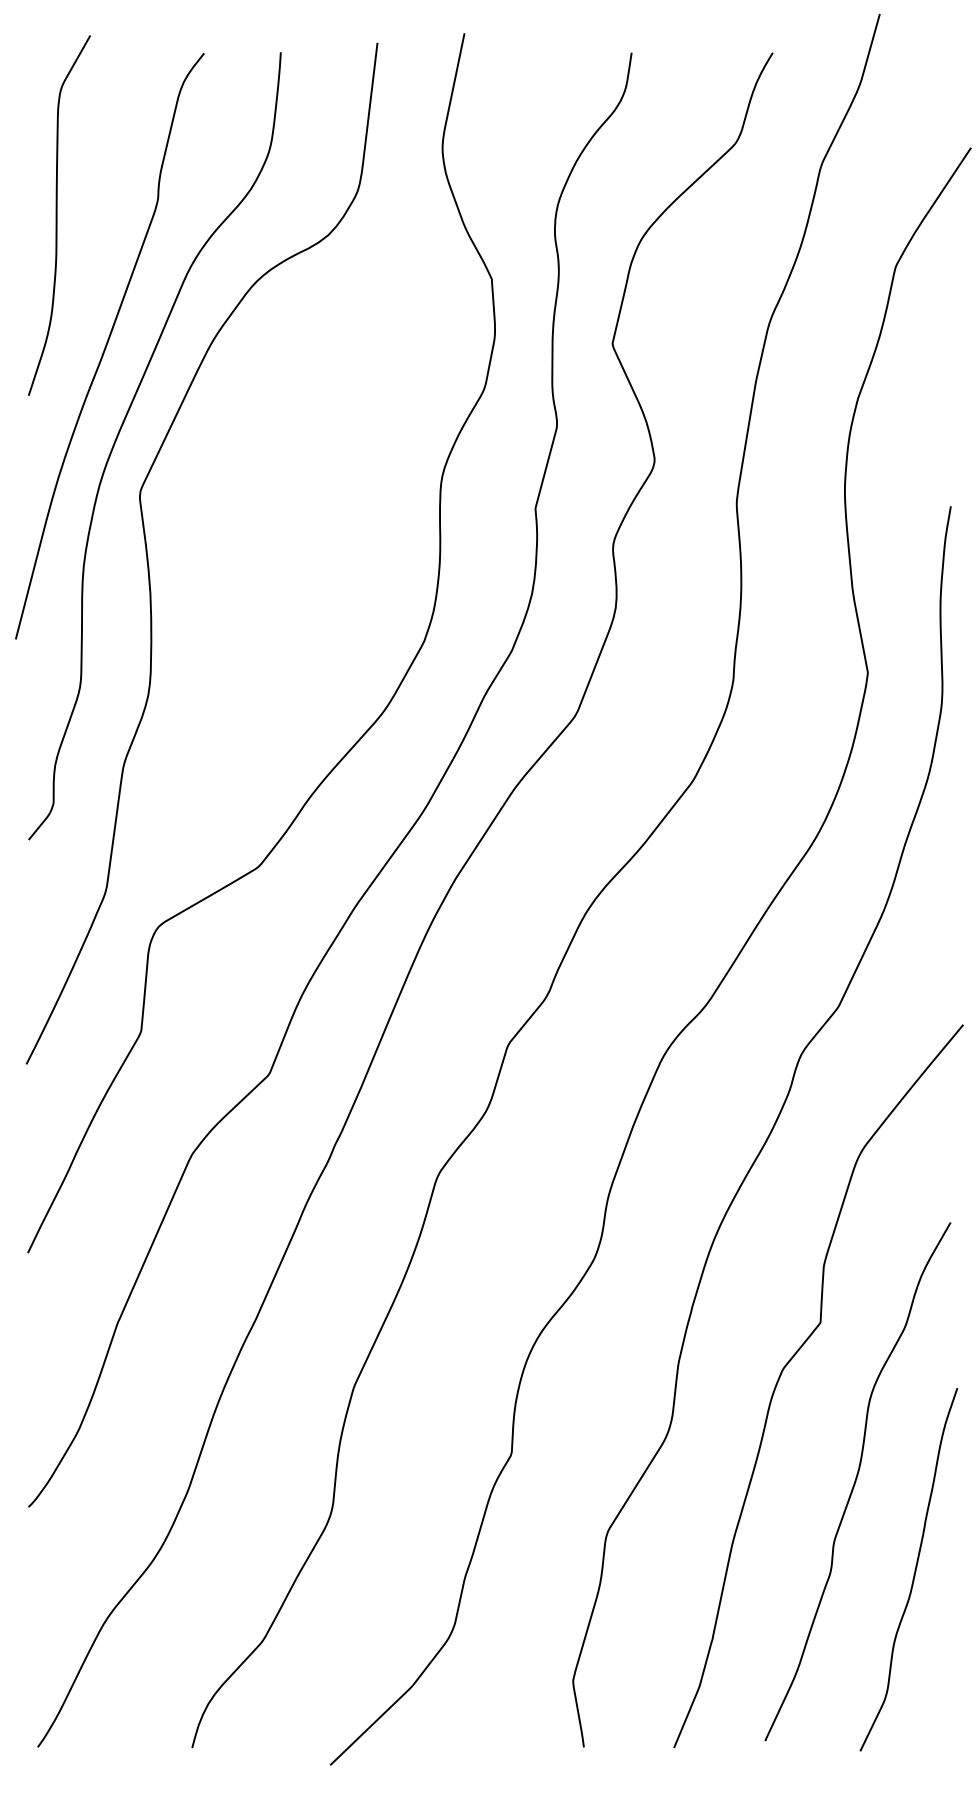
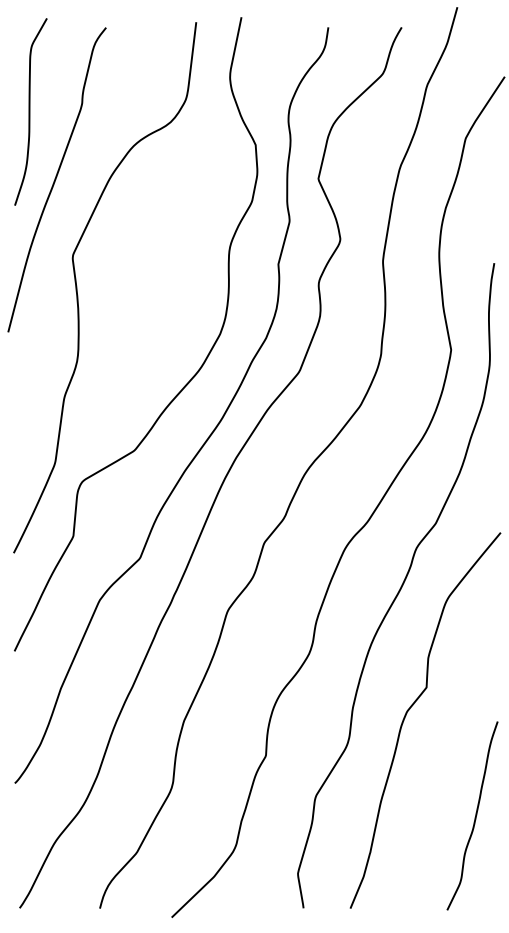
curve: (120, 435) -> (62, 226), removed
curve: (856, 1482) -> (445, 770), removed

